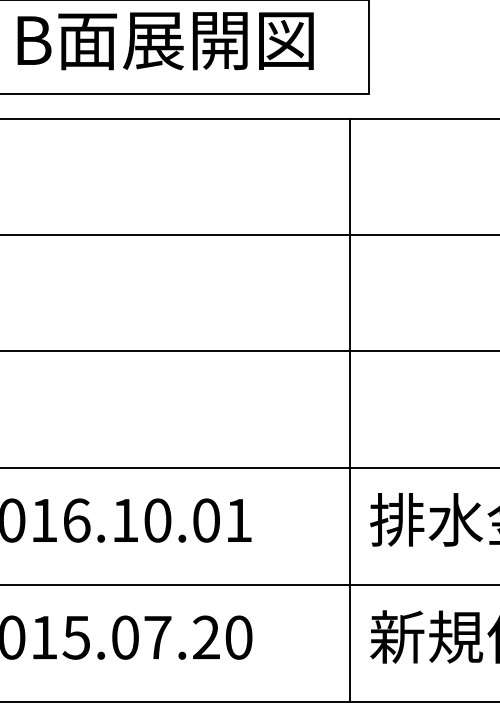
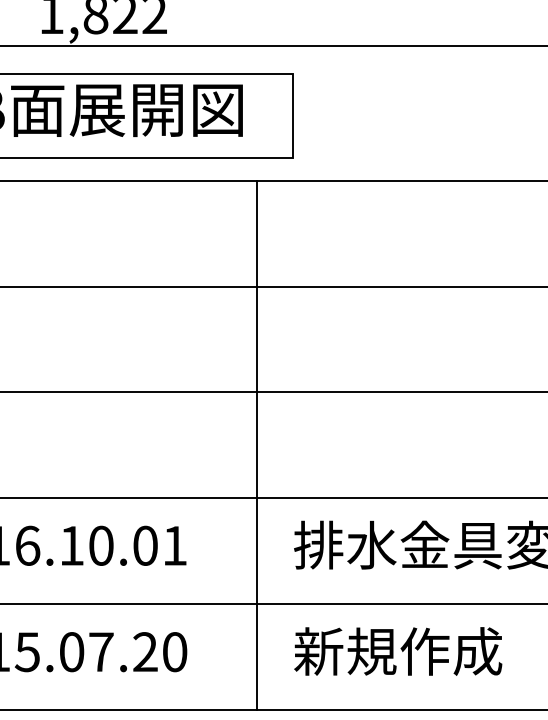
line: (349, 410) -> (256, 445), moved

